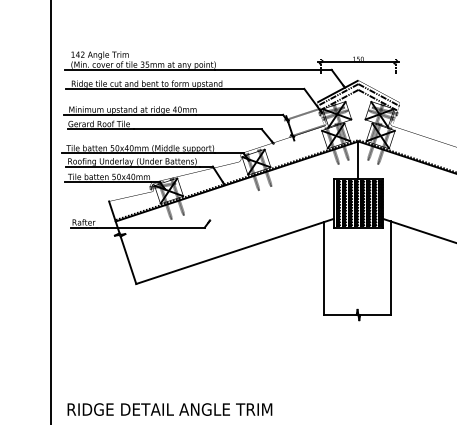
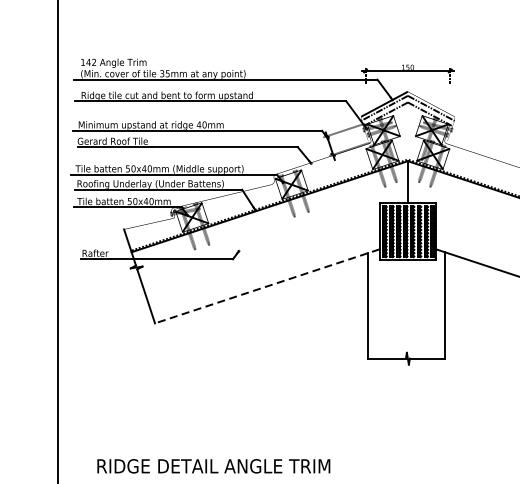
line: (234, 251) -> (266, 286), solid -> dashed
text: (169, 409) -> (213, 466), moved

